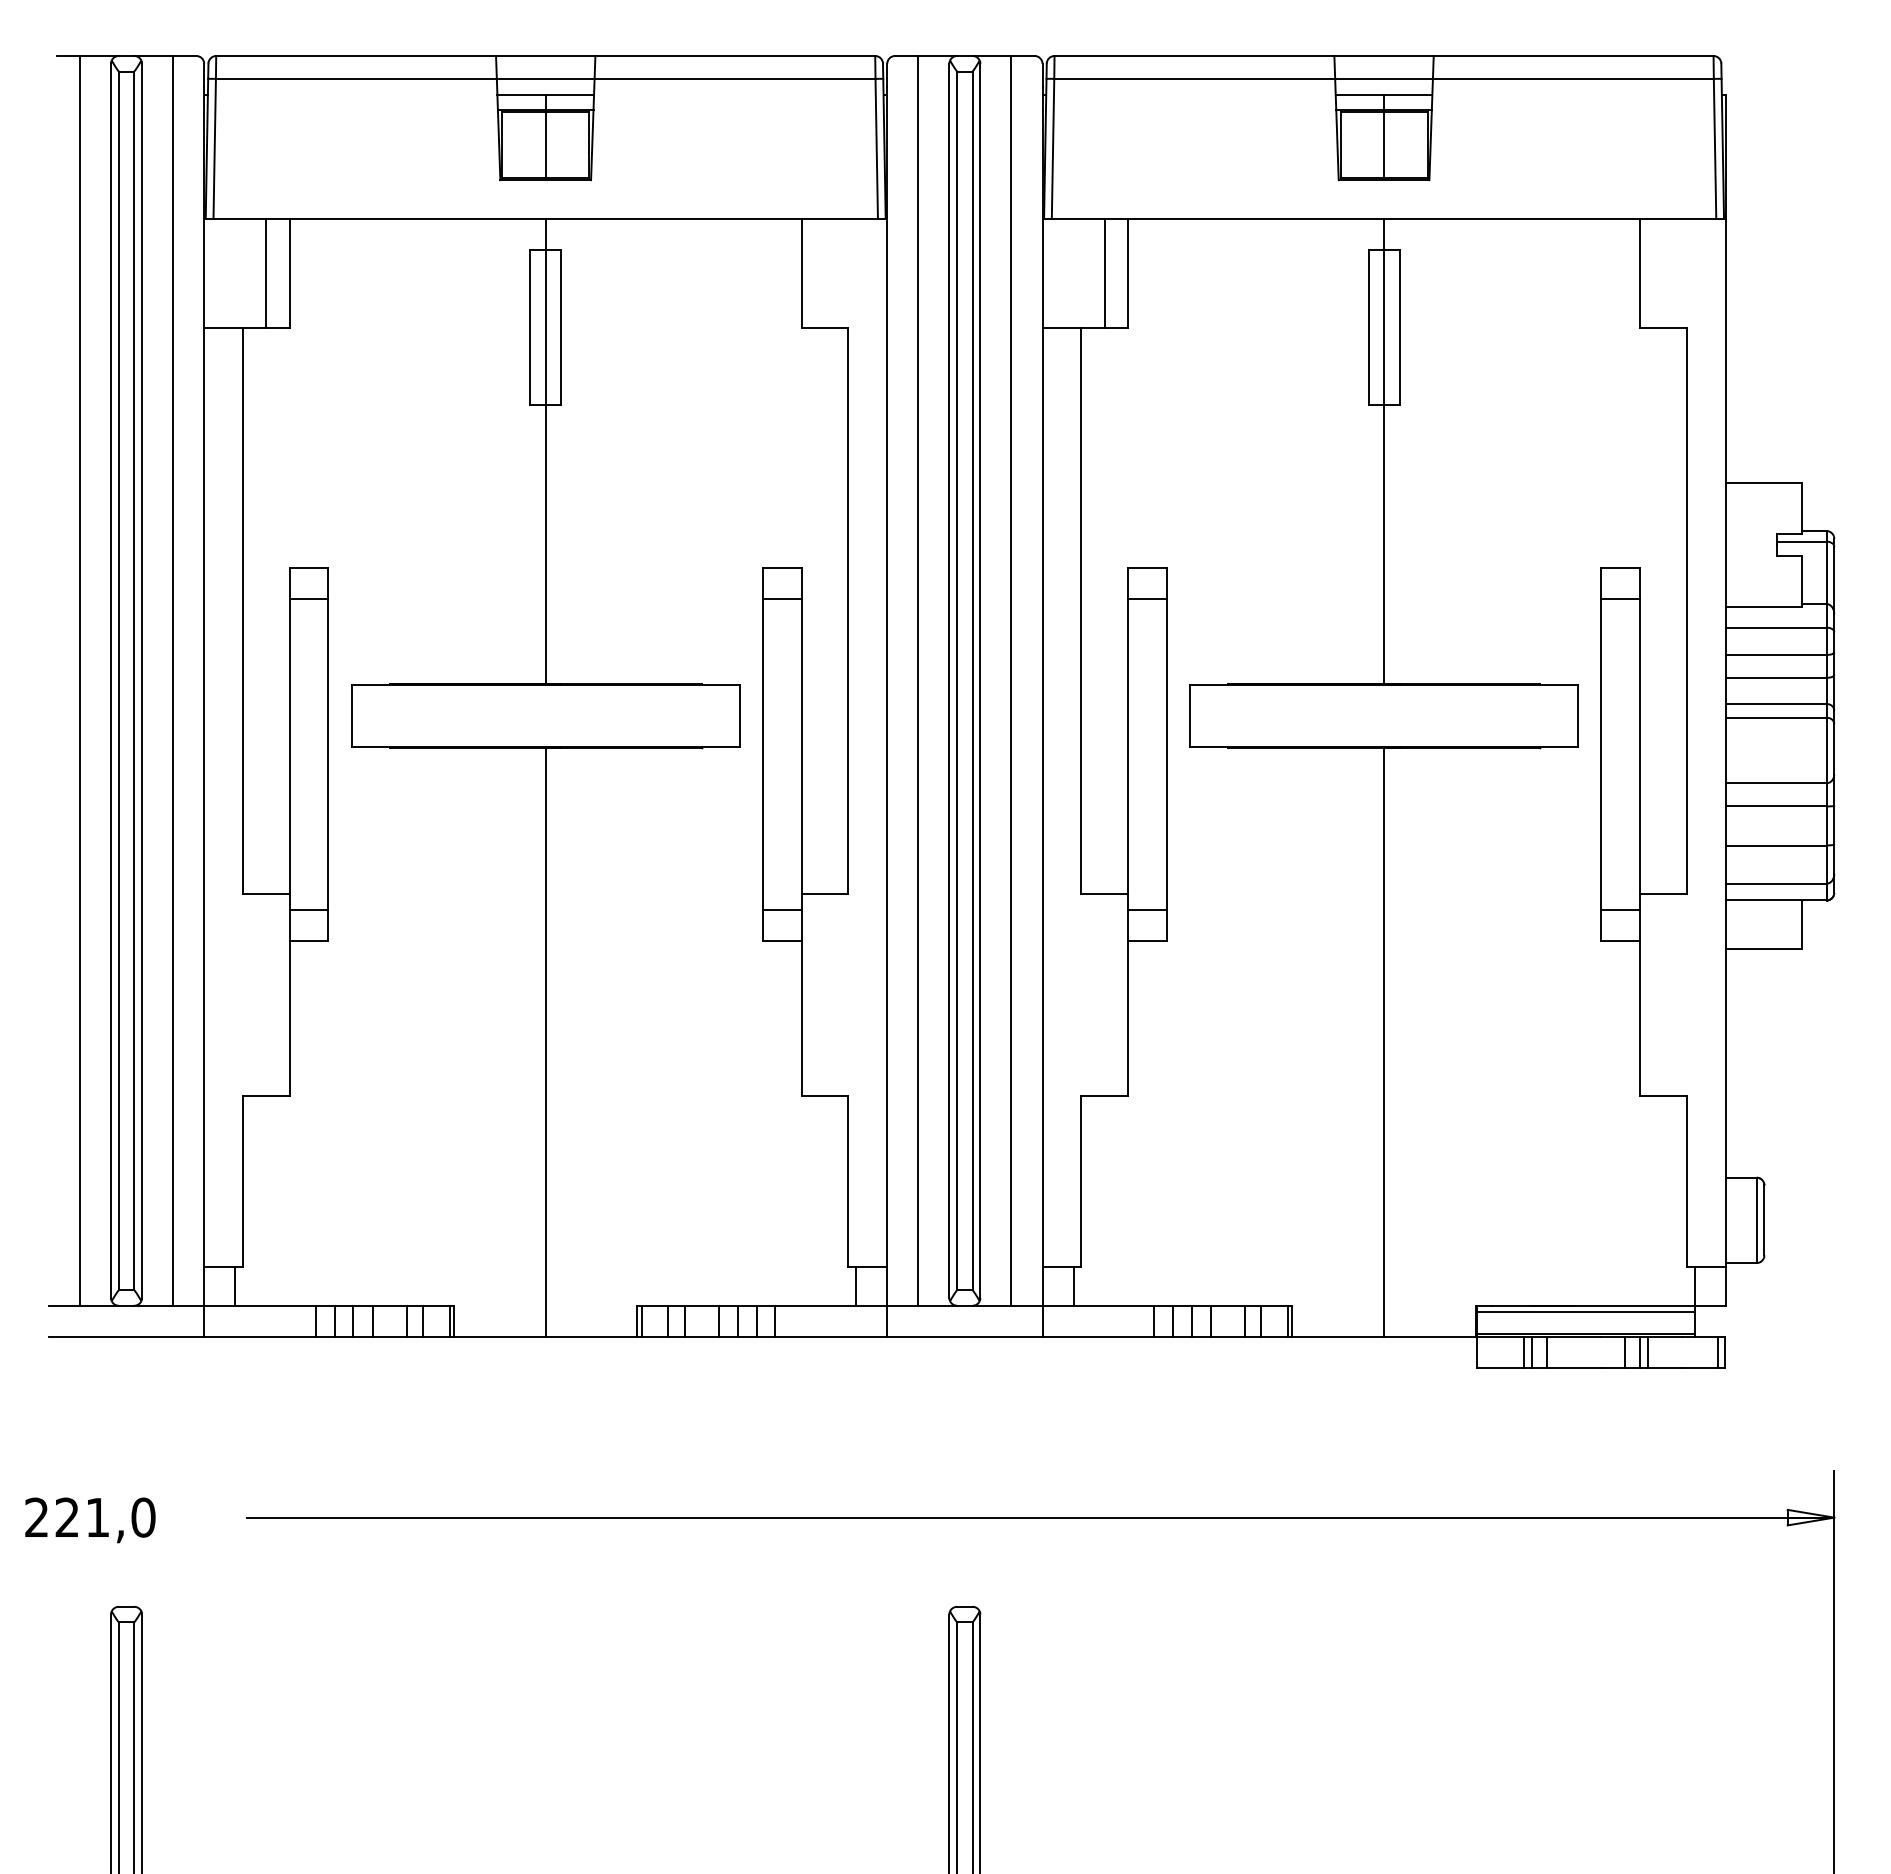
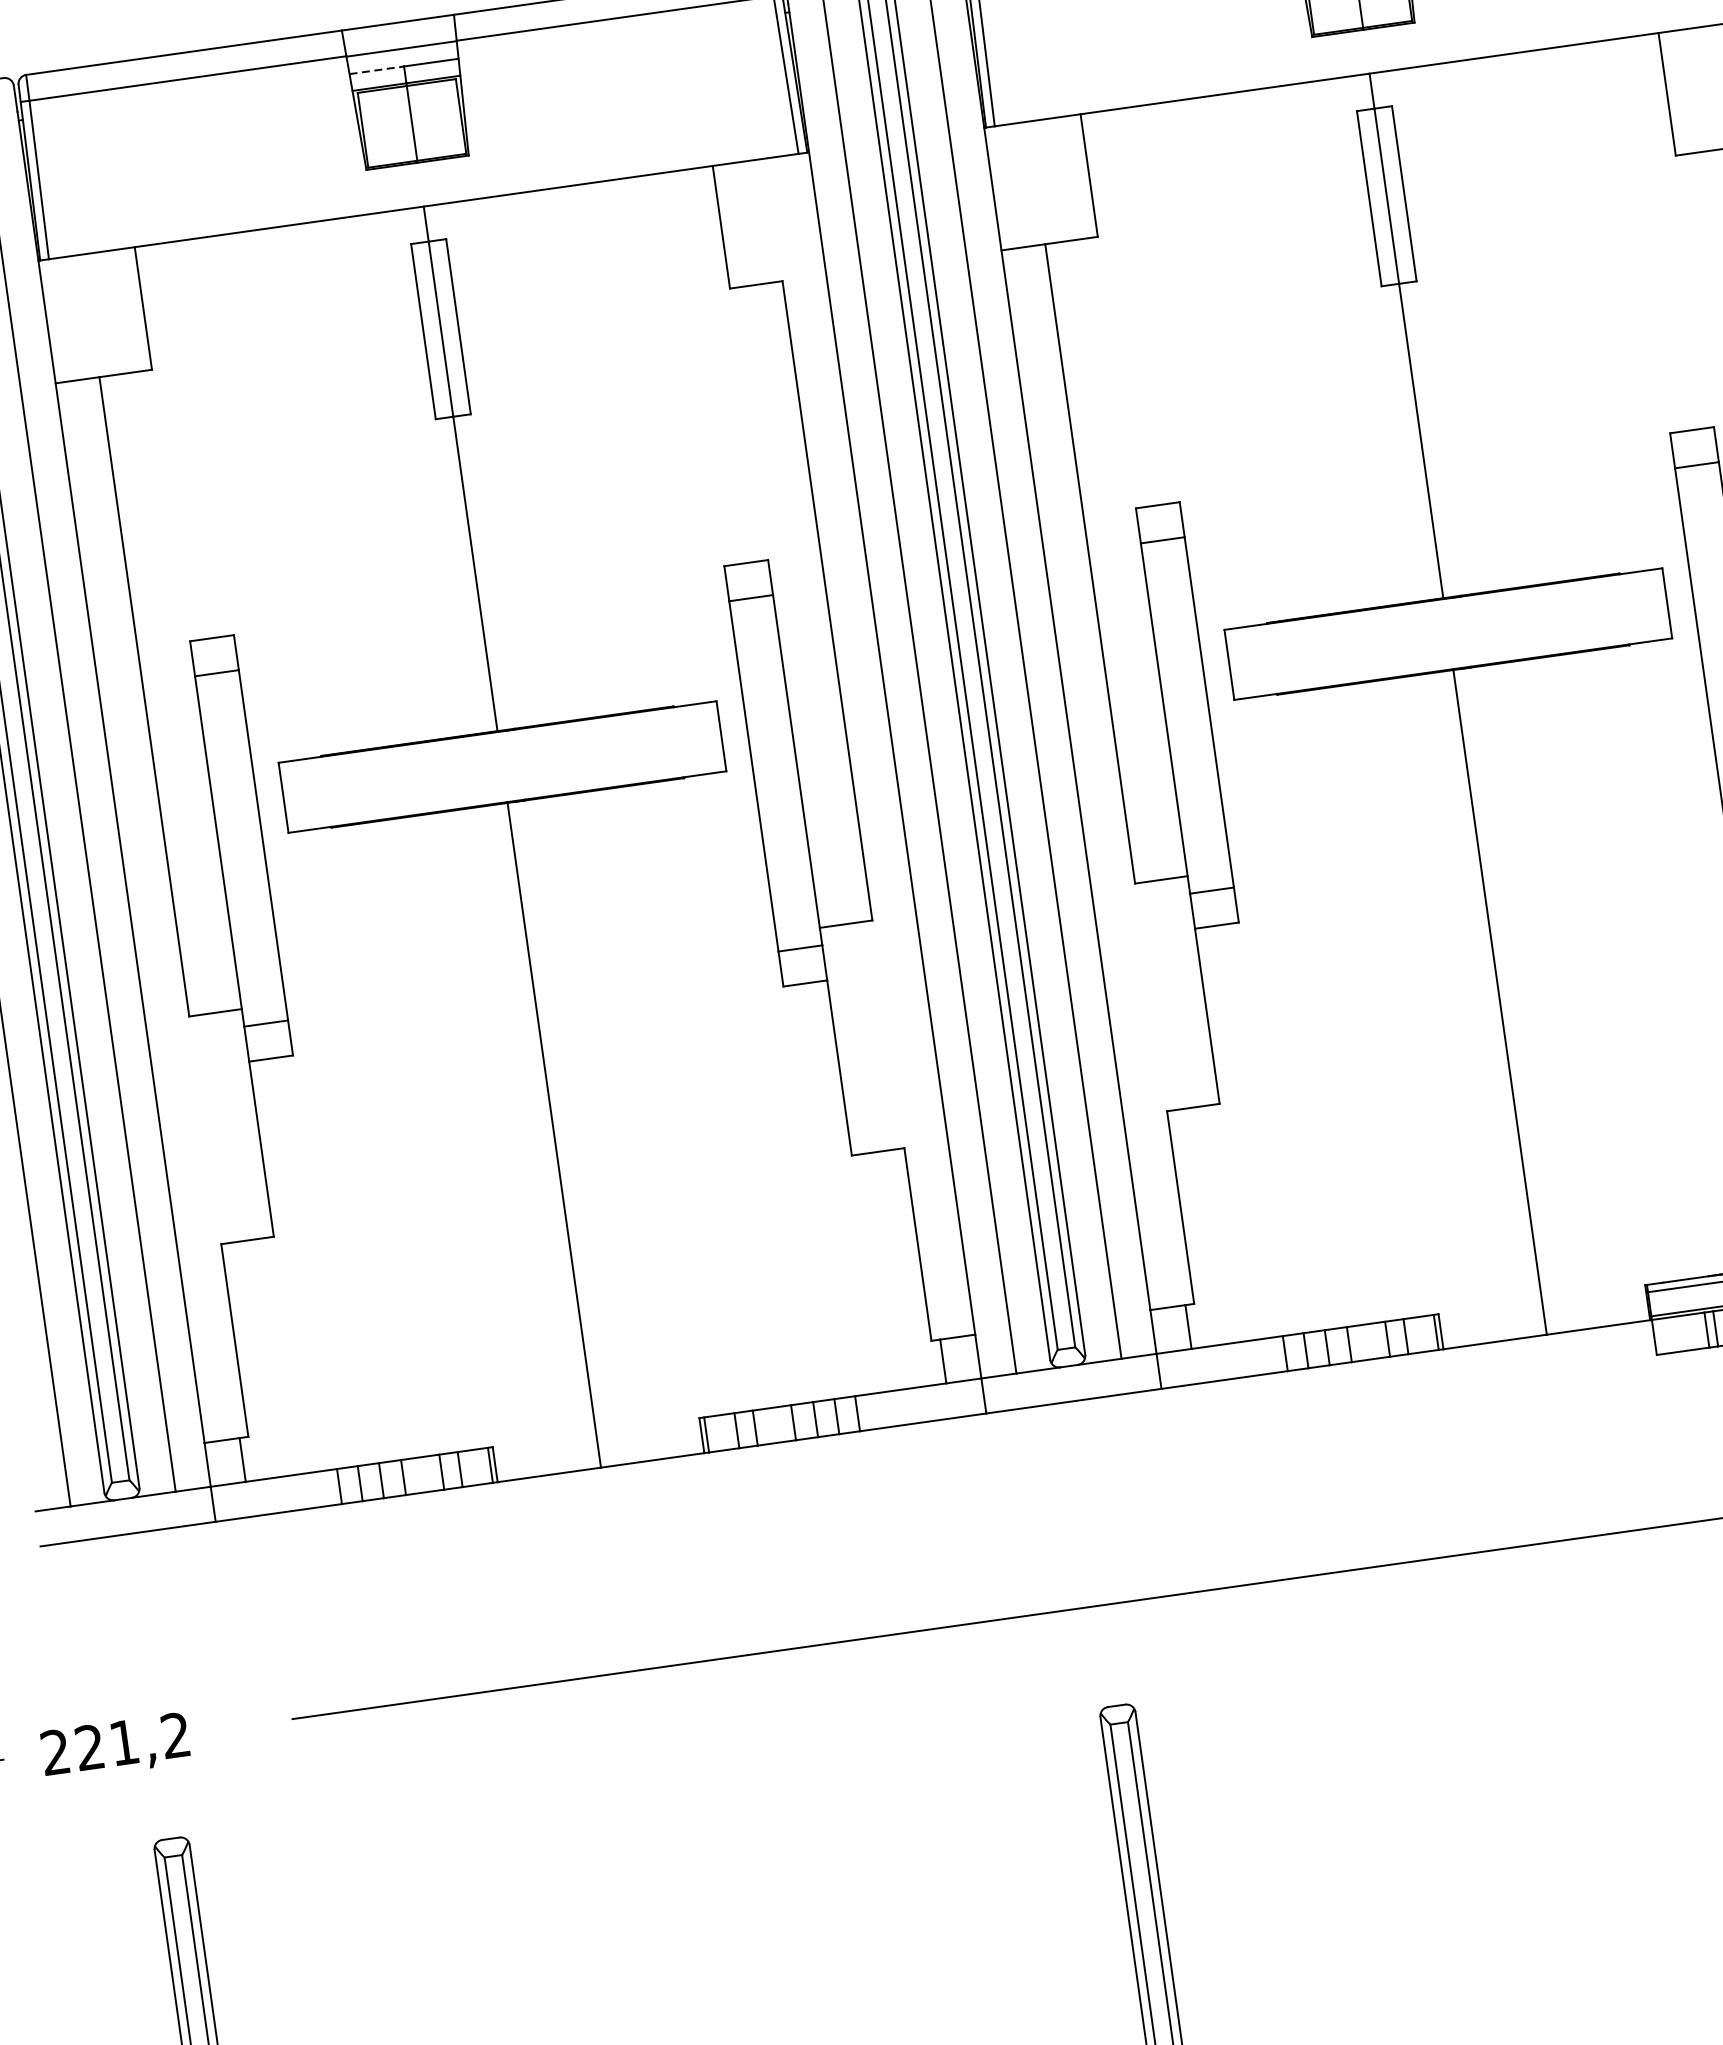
line: (522, 94) -> (377, 69), solid -> dashed
line: (266, 273) -> (117, 312), removed
line: (1104, 273) -> (1062, 179), removed
text: (143, 1517) -> (175, 1735), 221,0 -> 221,2

